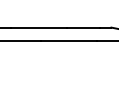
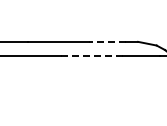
line: (82, 27) -> (106, 41), solid -> dashed
line: (68, 40) -> (91, 56), solid -> dashed

